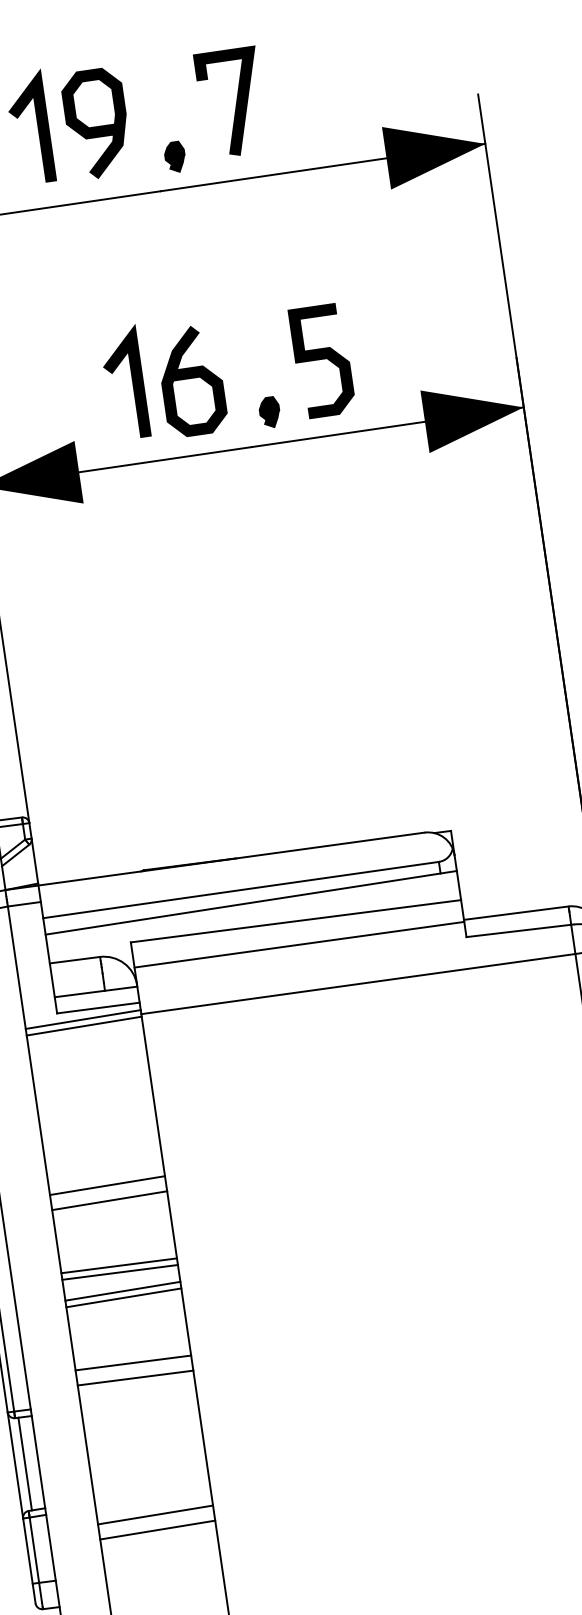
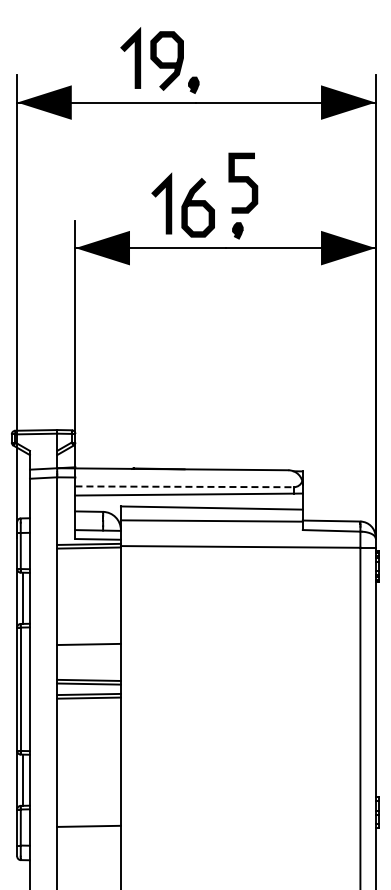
line: (235, 104) -> (243, 61), removed
part: (174, 155) -> (193, 84), moved
curve: (322, 359) -> (243, 182), moved
line: (242, 889) -> (185, 486), solid -> dashed
line: (106, 1184) -> (88, 635), removed
line: (132, 1362) -> (88, 733), removed
line: (134, 1376) -> (88, 741), removed
line: (154, 1514) -> (88, 817), removed

